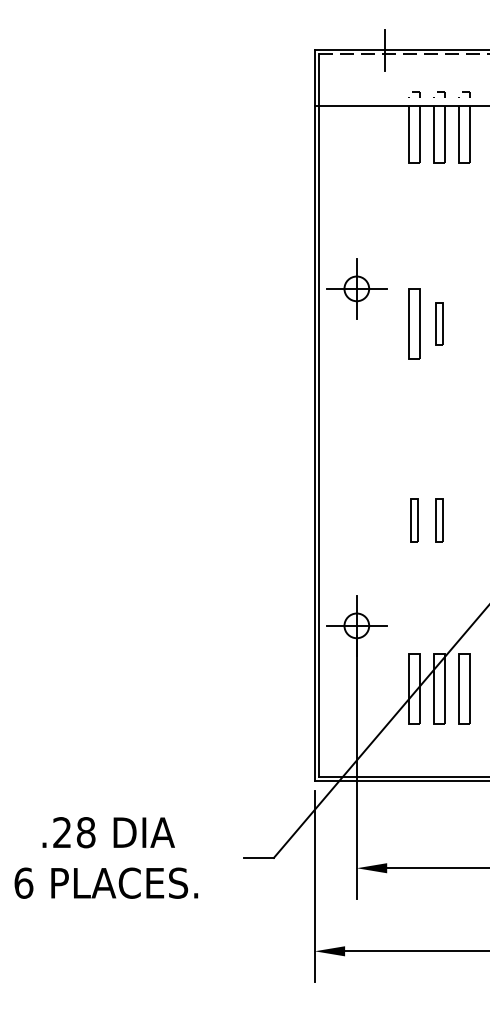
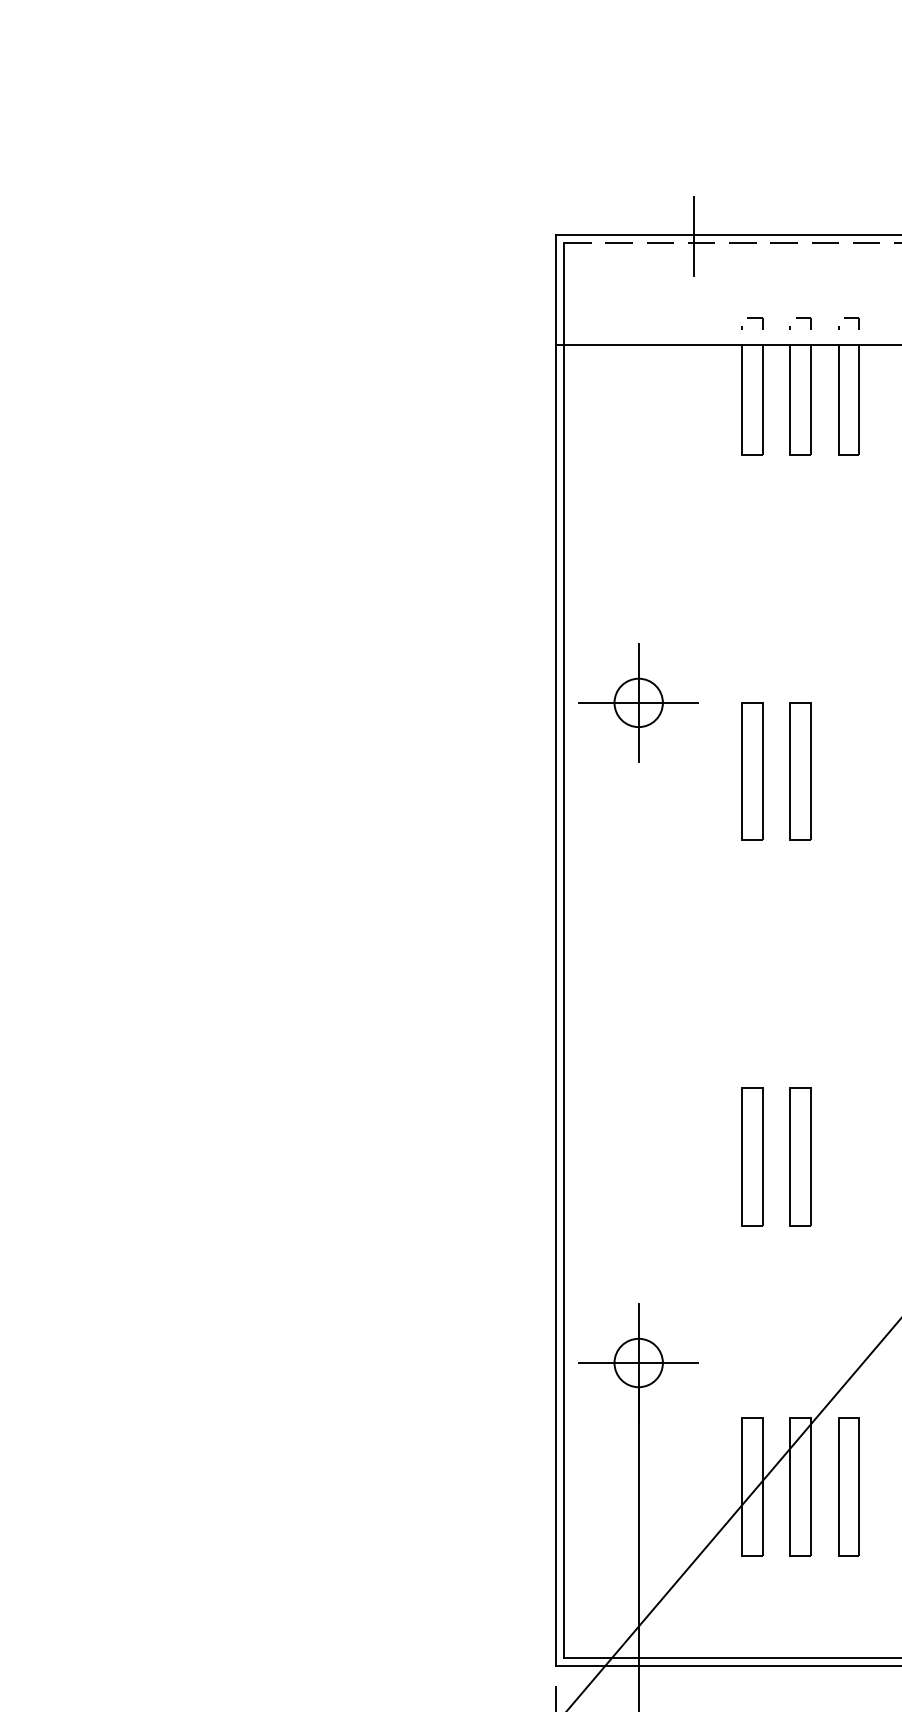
part: (439, 323) -> (800, 770), size x1.67
part: (414, 520) -> (751, 1156), size x1.67
part: (439, 520) -> (800, 1156), size x1.67

